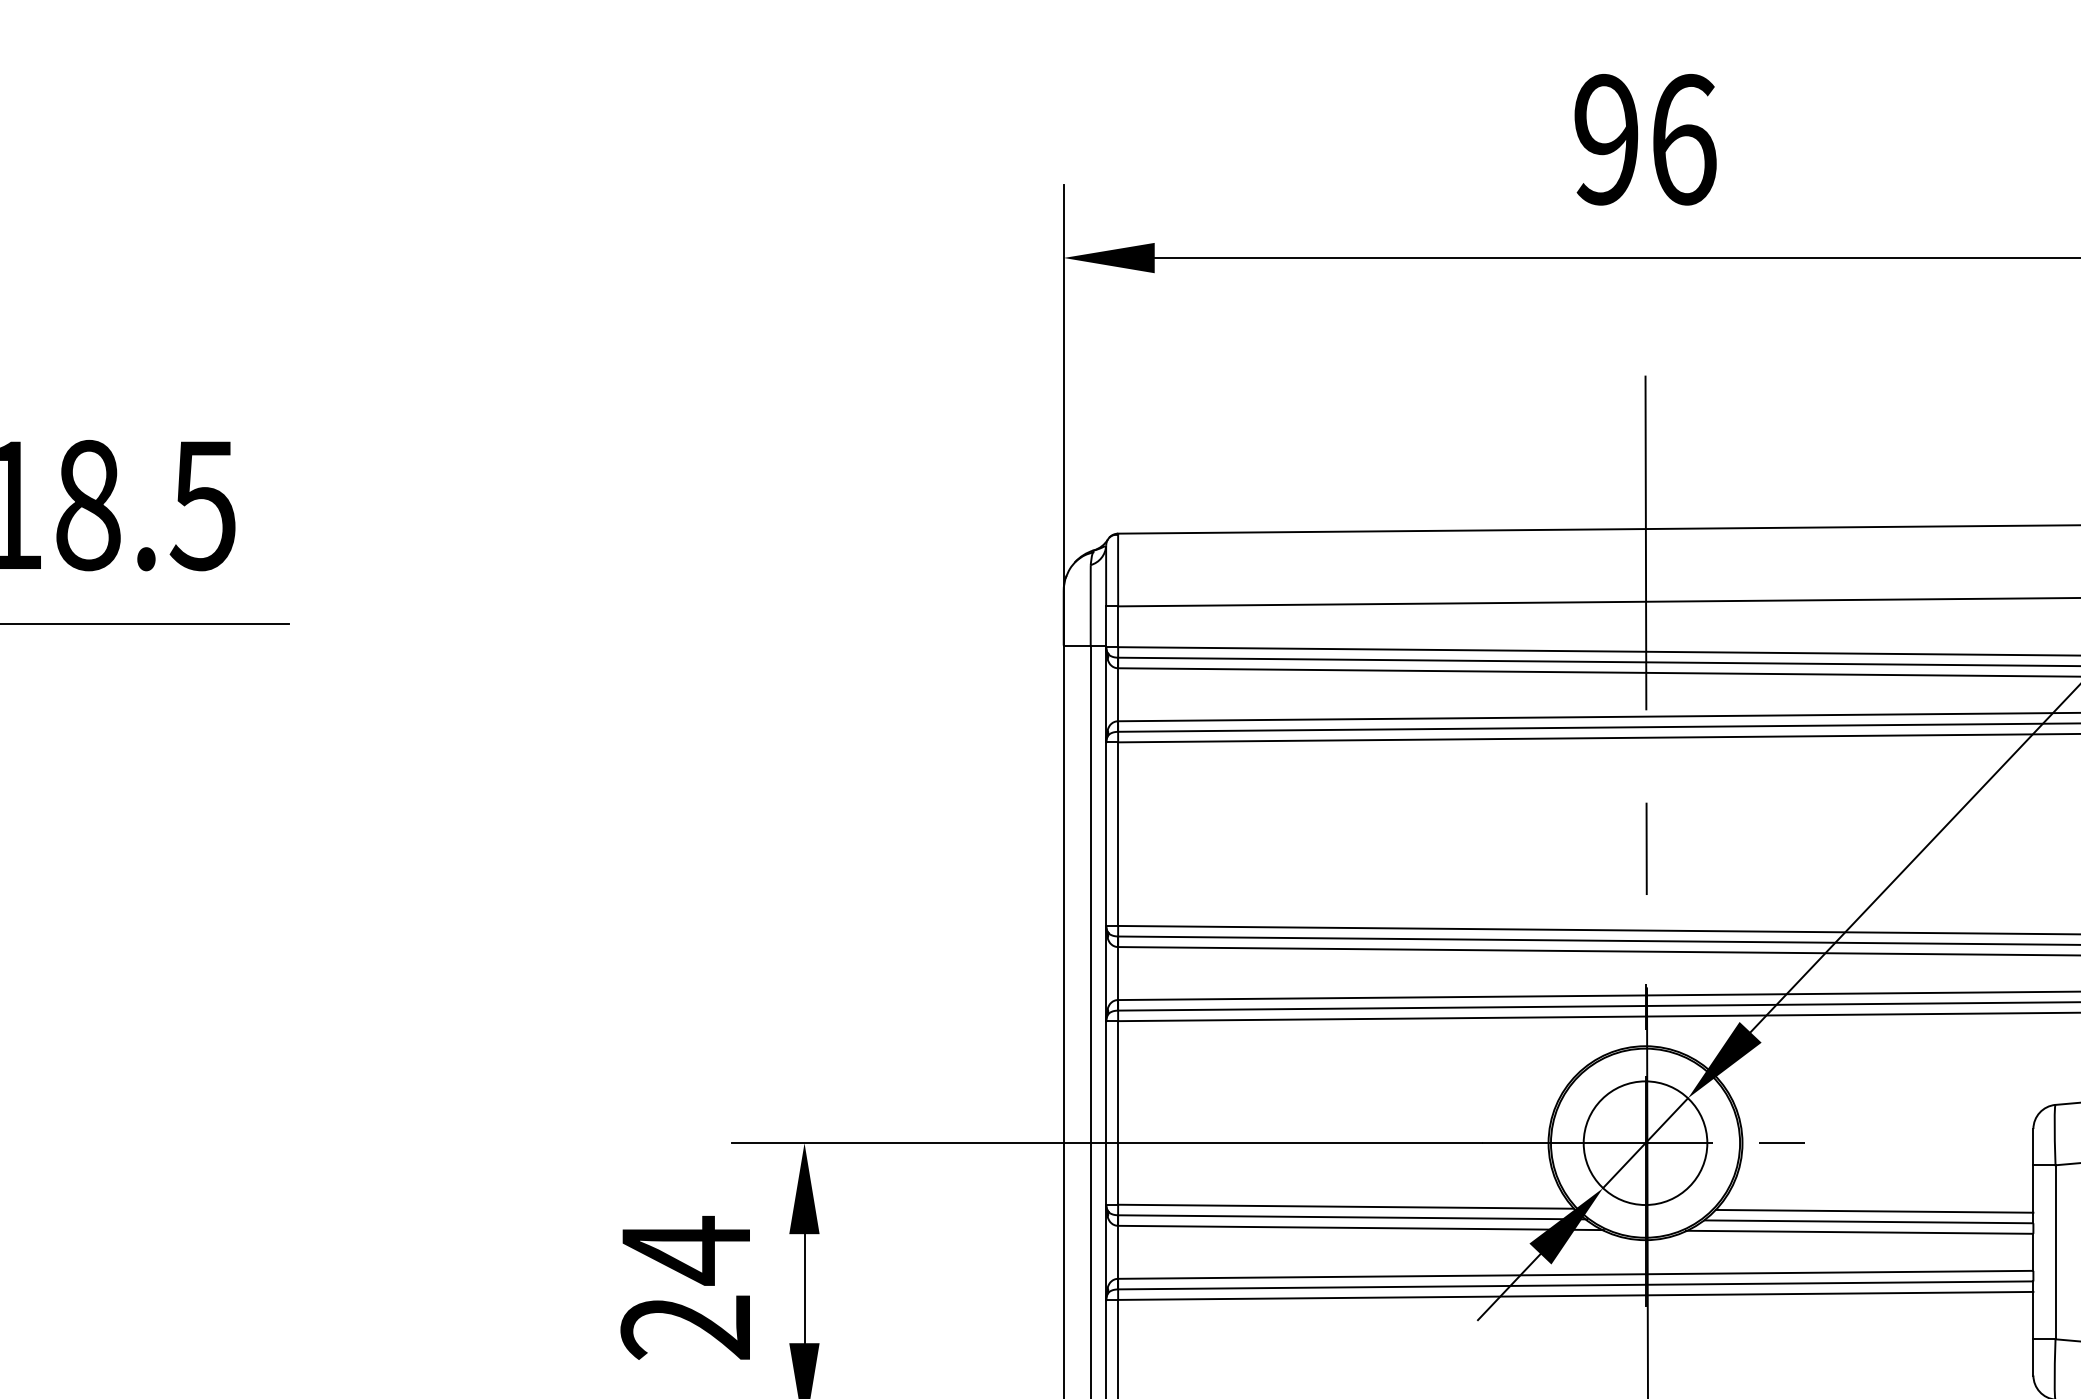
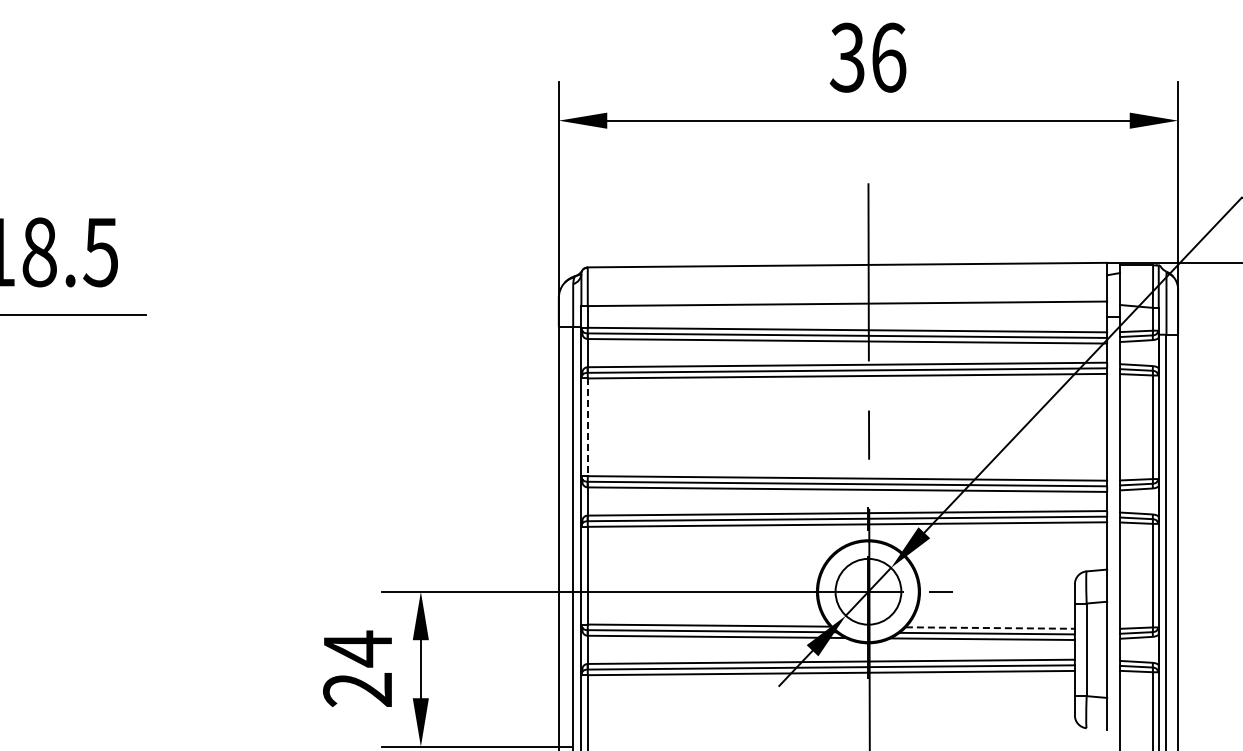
text: (1604, 139) -> (846, 57), 96 -> 36
line: (1117, 834) -> (587, 427), solid -> dashed
line: (1874, 1212) -> (990, 628), solid -> dashed

